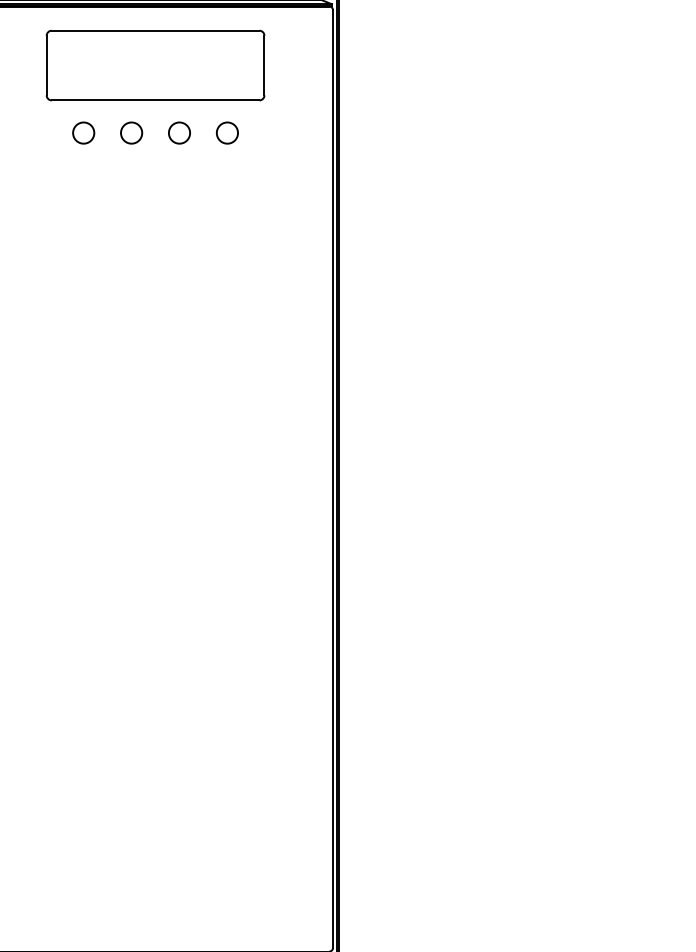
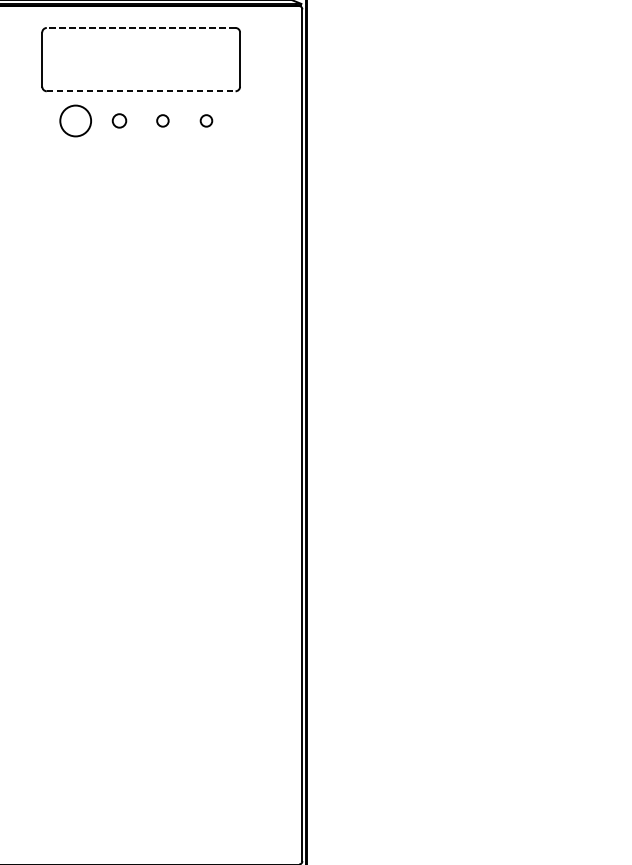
line: (155, 30) -> (141, 27), solid -> dashed
line: (155, 100) -> (141, 91), solid -> dashed
circle: (83, 132) -> (75, 120), size x1.6
circle: (131, 132) -> (119, 120), size x0.7
circle: (179, 132) -> (162, 120), size x0.6
circle: (227, 132) -> (206, 120), size x0.6

